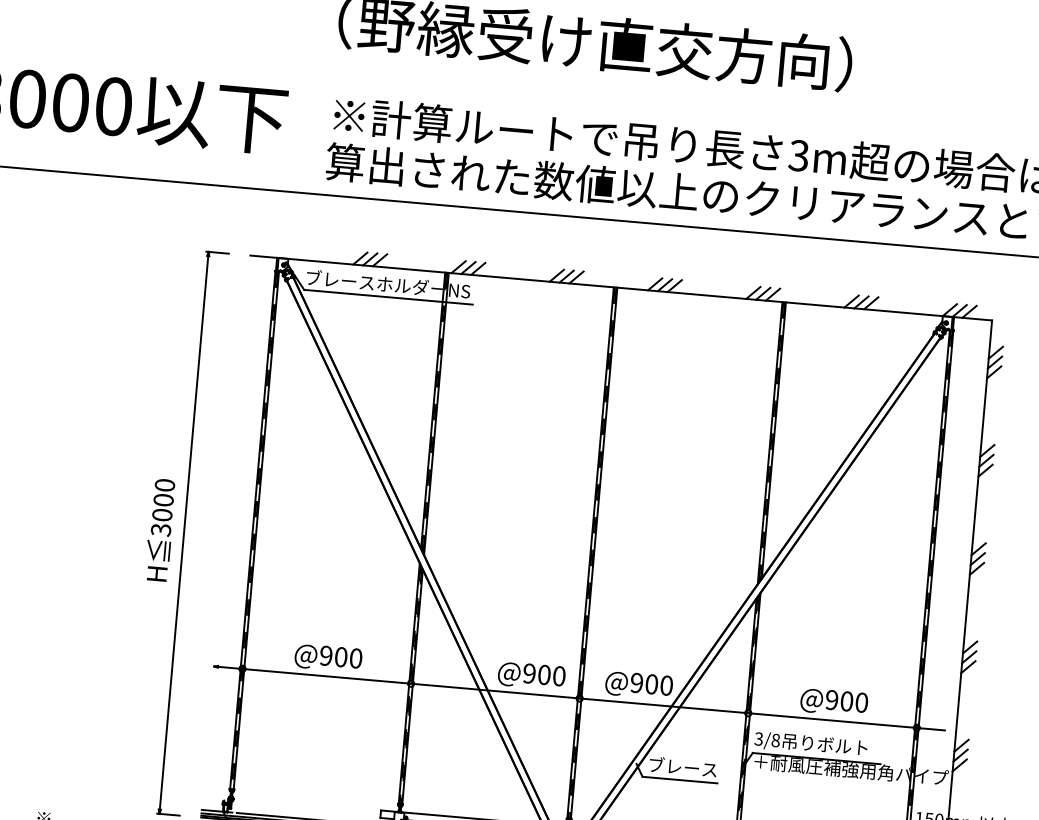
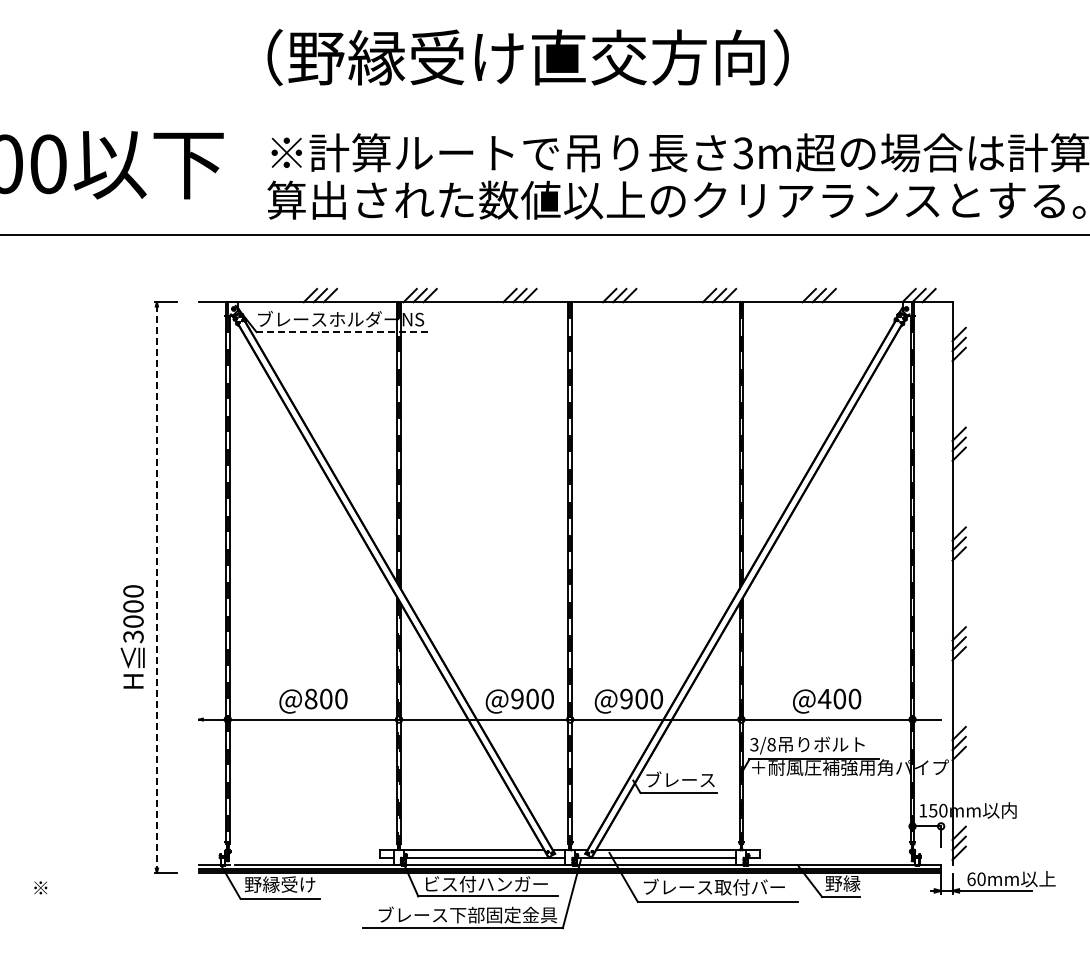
line: (388, 297) -> (342, 332), solid -> dashed
text: (160, 529) -> (132, 636), moved
line: (183, 532) -> (156, 587), solid -> dashed
text: (325, 655) -> (310, 698), @900 -> @800
text: (831, 699) -> (824, 698), @900 -> @400

